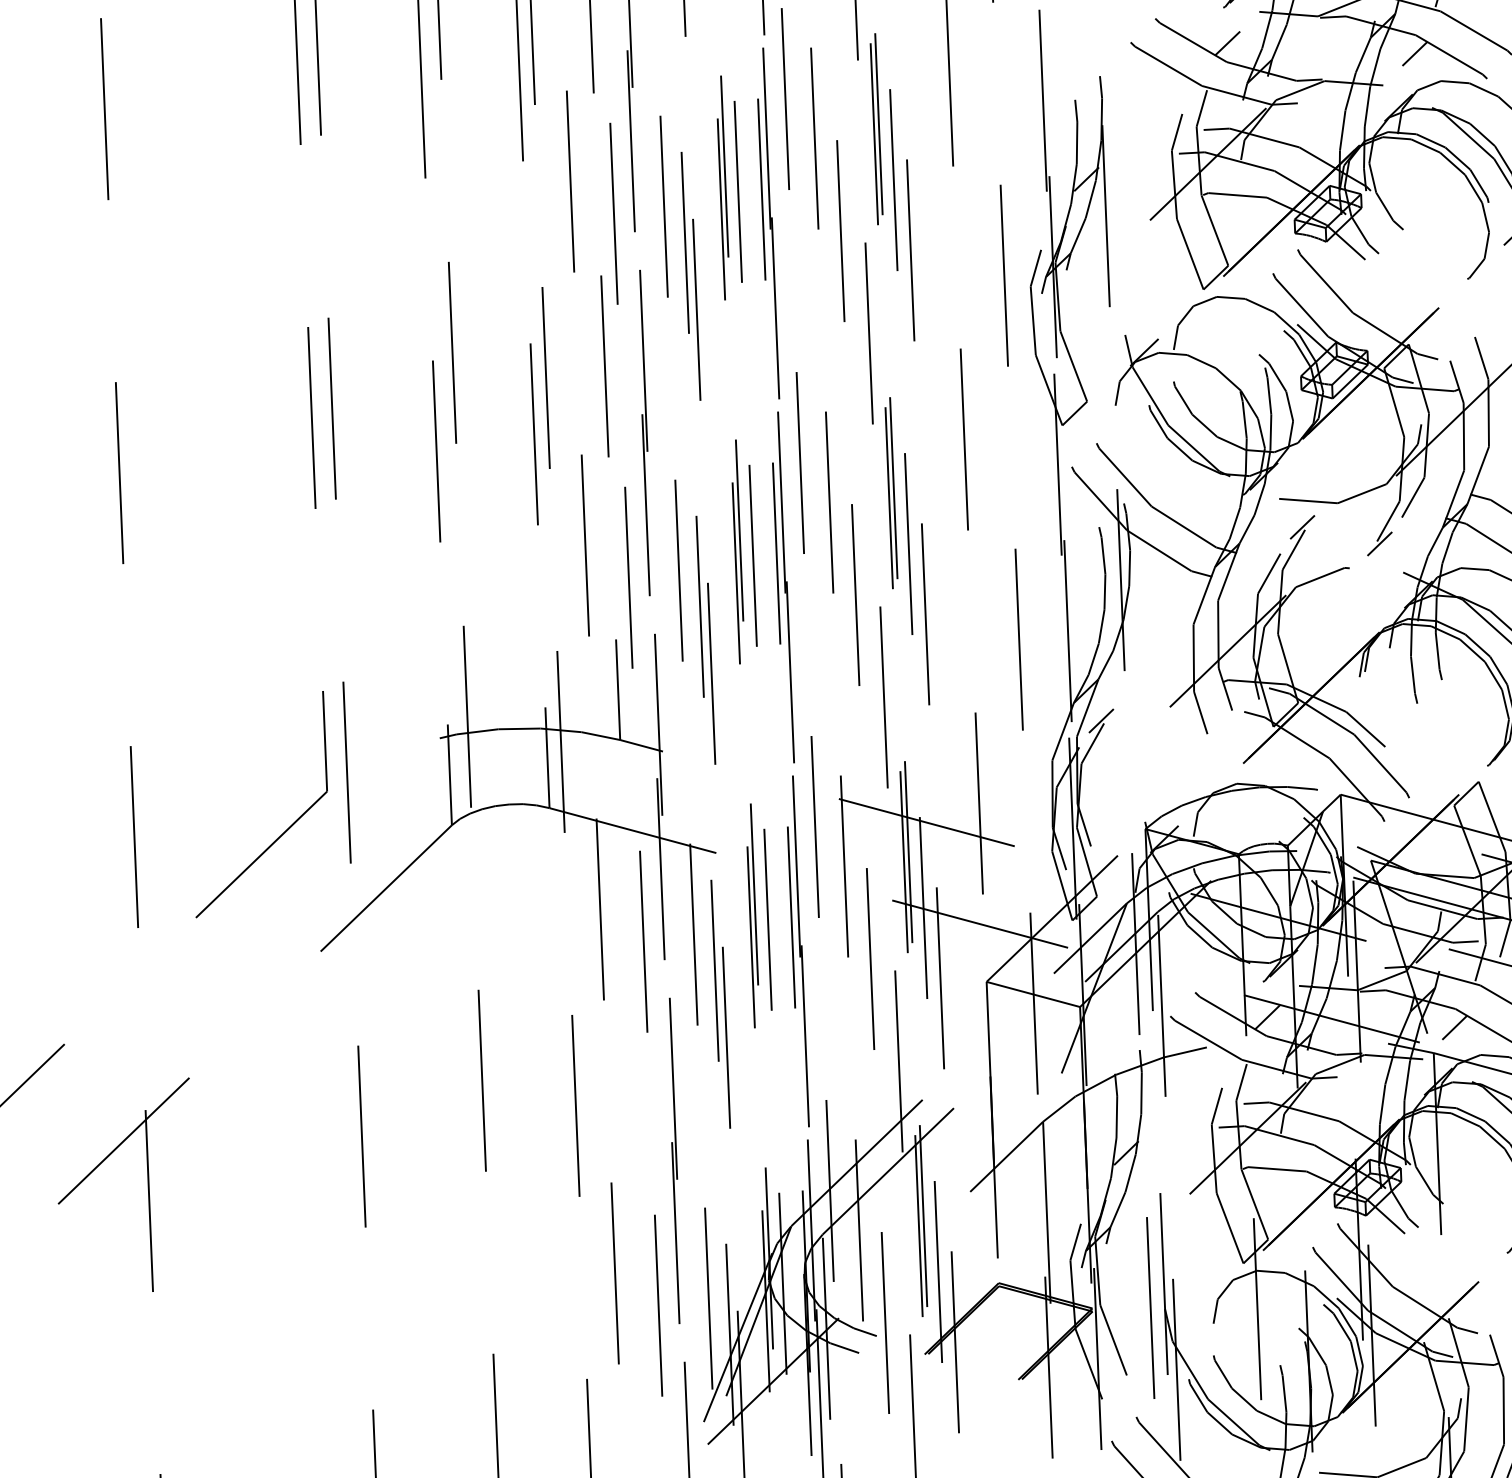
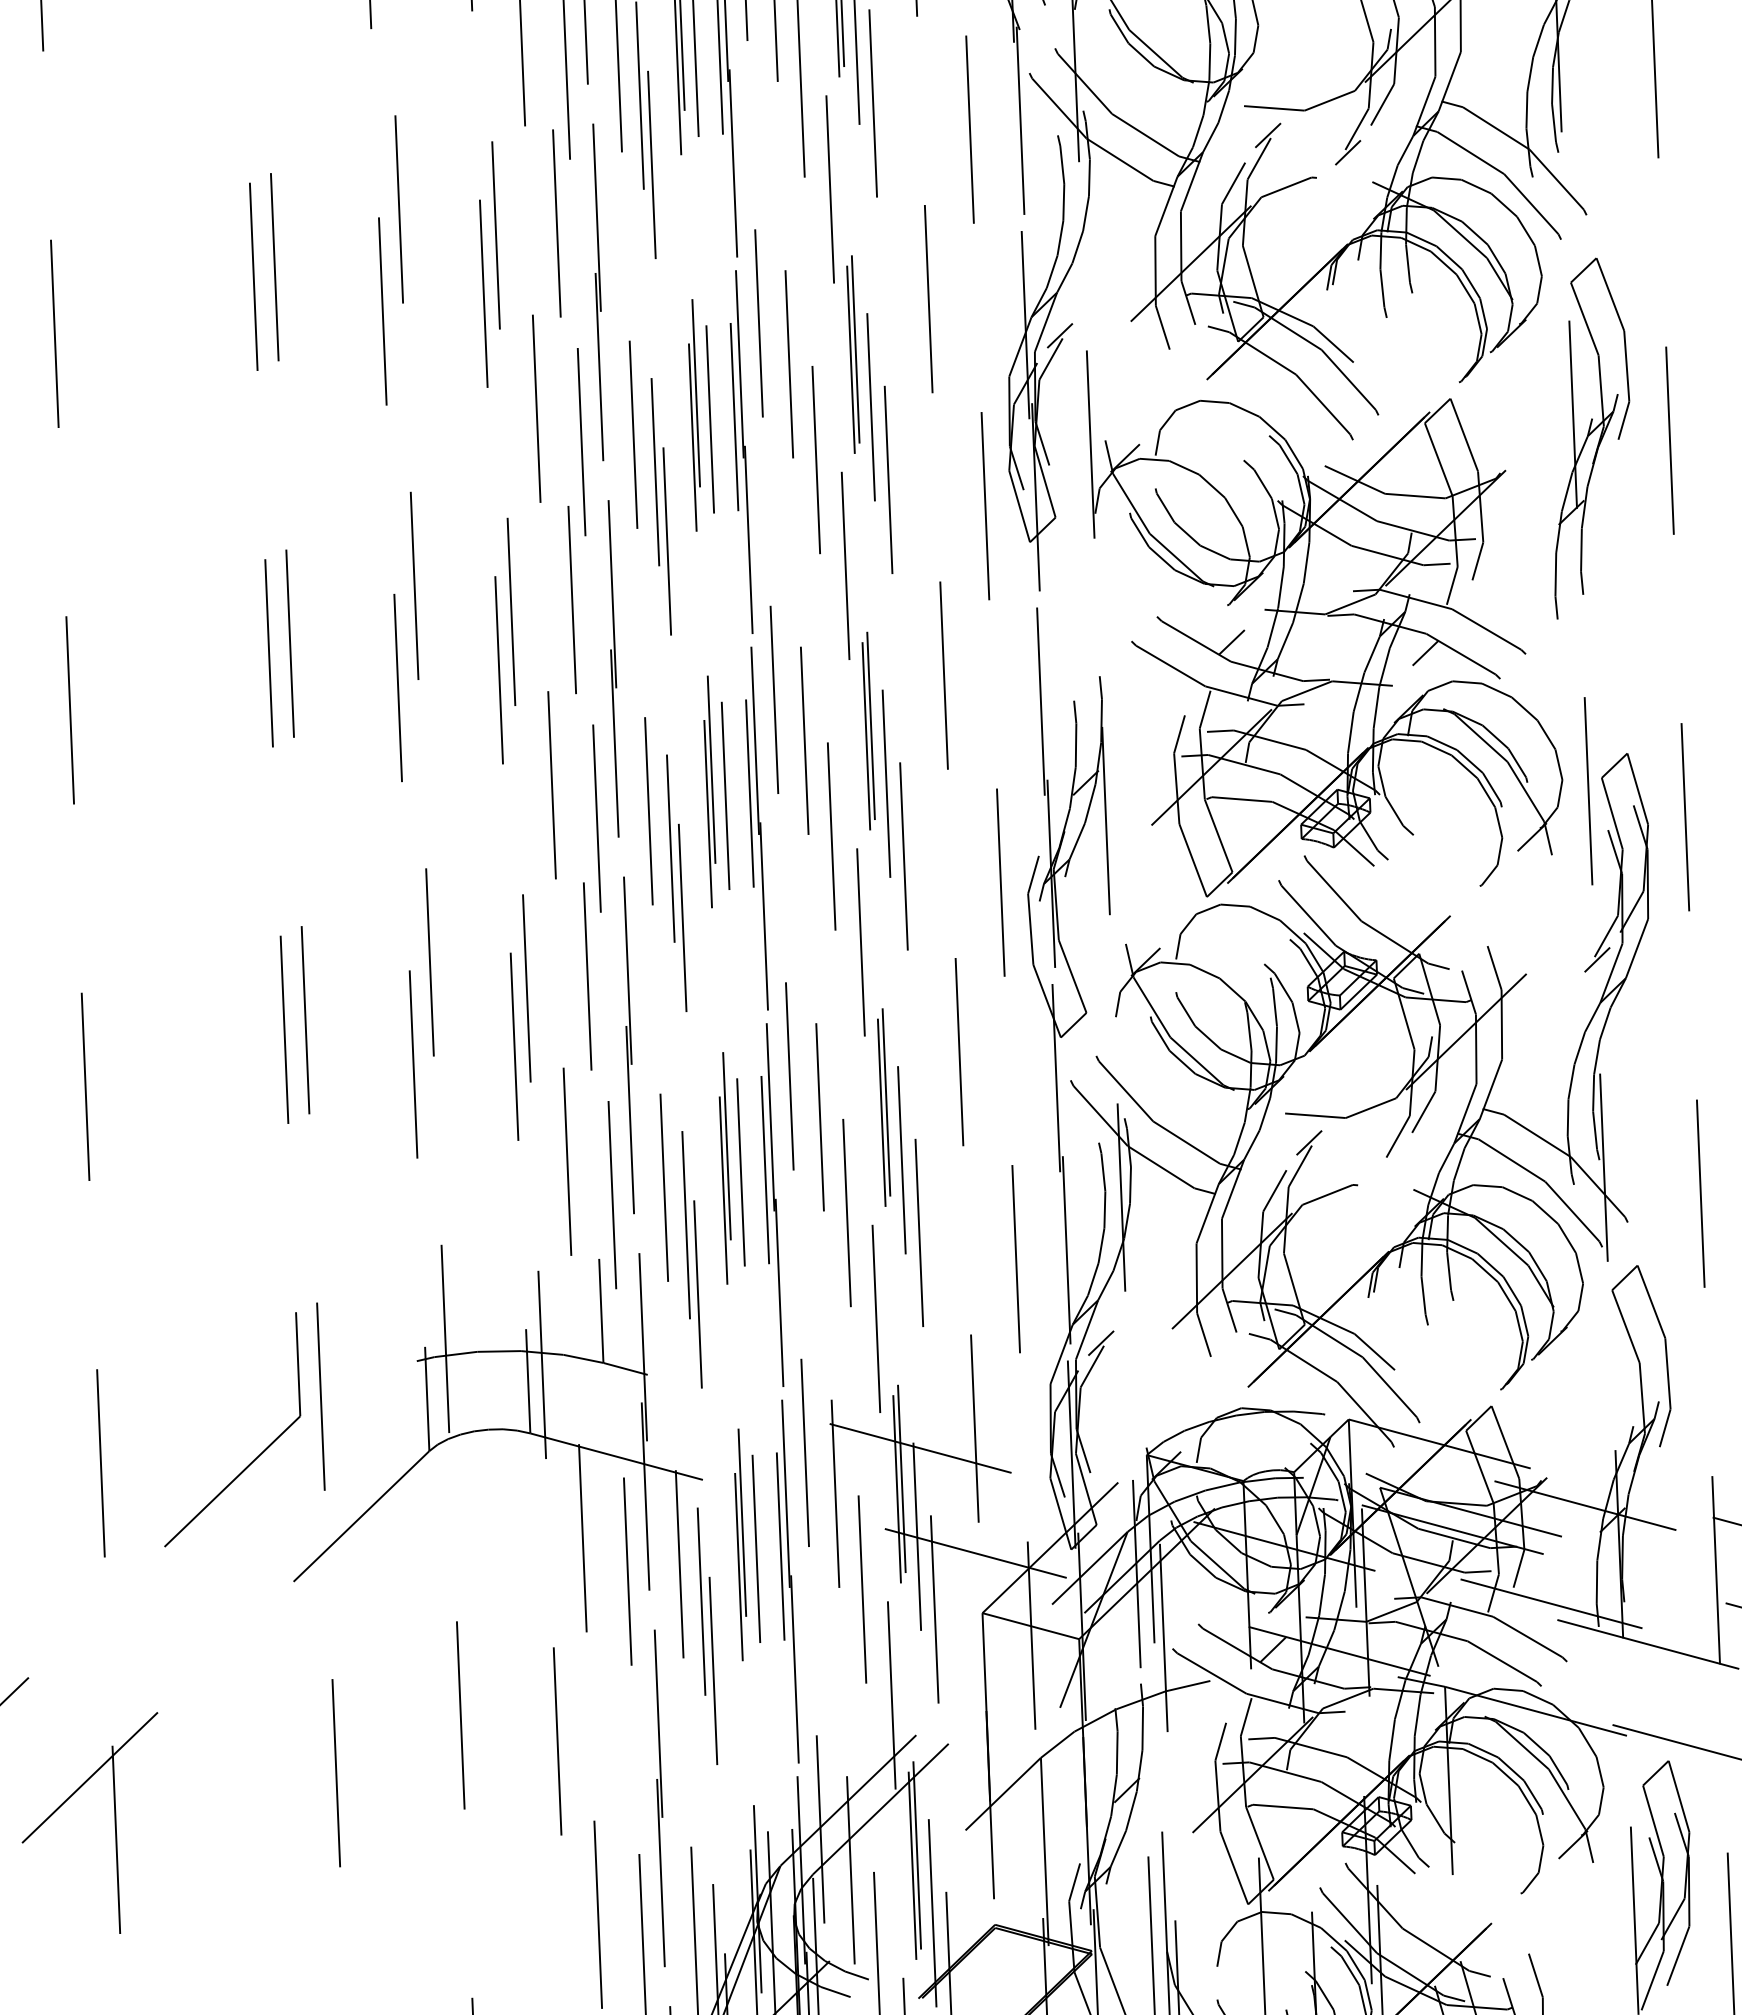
line: (1380, 543) -> (1389, 1159), removed
line: (1454, 1027) -> (1466, 1660), removed

